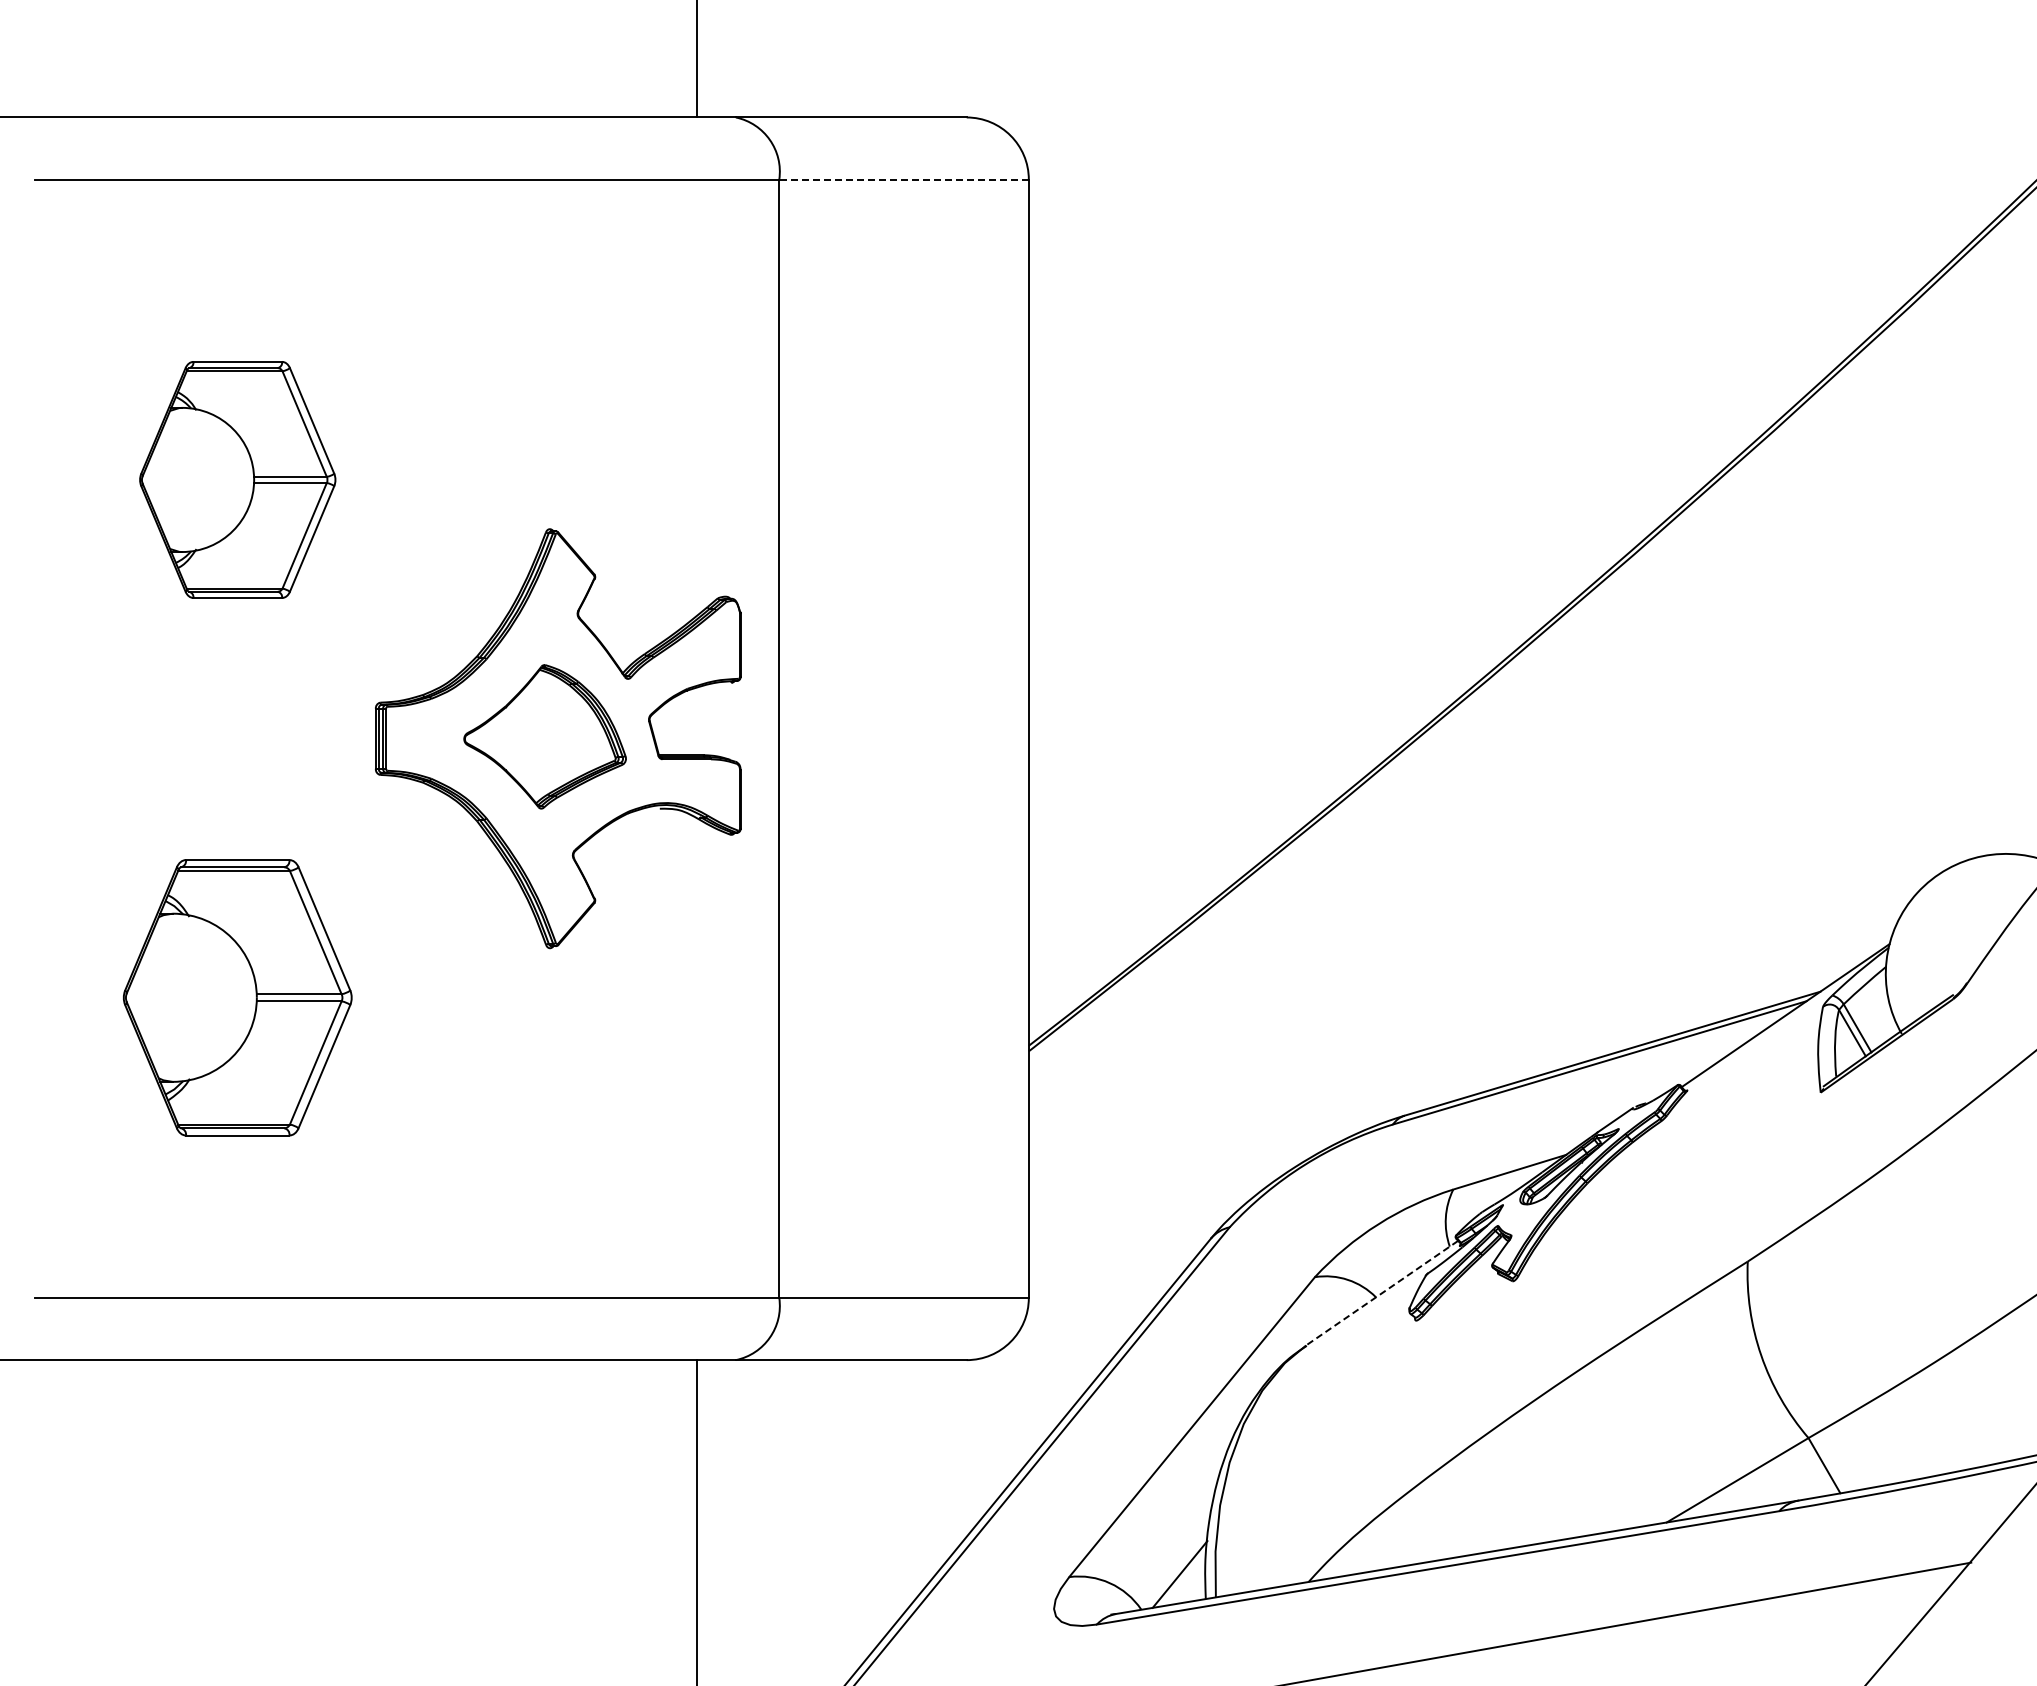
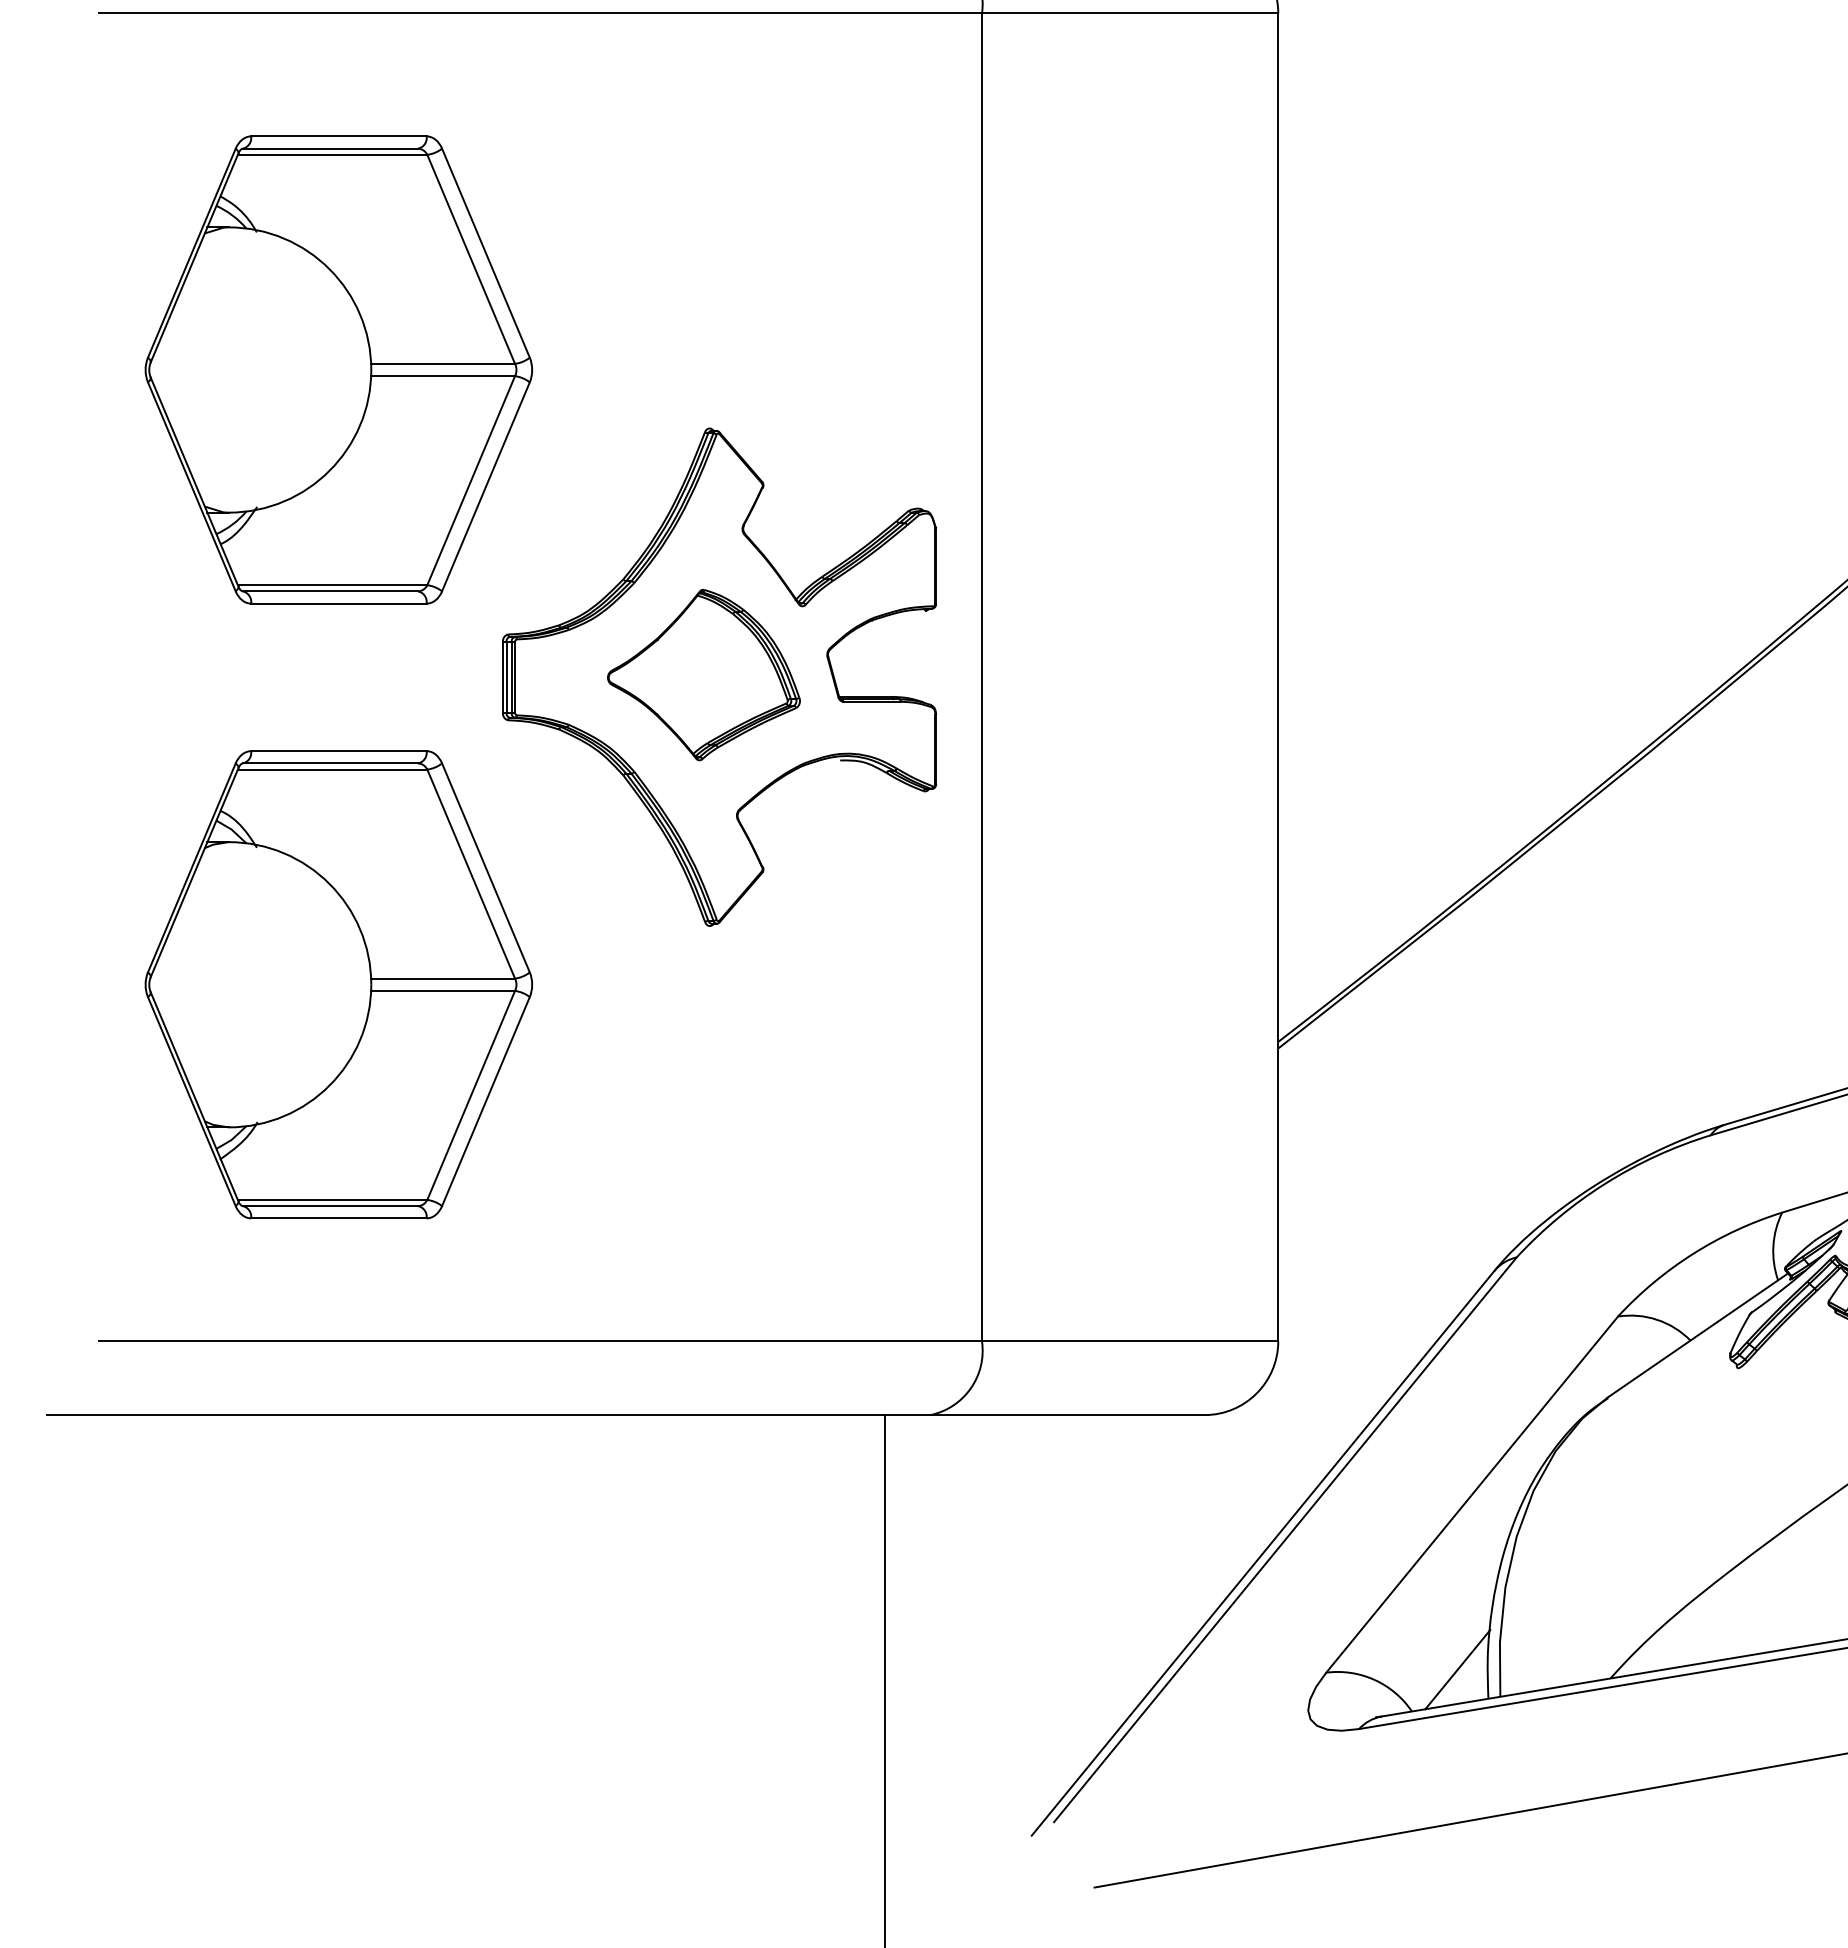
line: (904, 179) -> (1130, 13), dashed -> solid
part: (237, 479) -> (338, 369), size x1.67
part: (237, 997) -> (338, 984), size x1.43
line: (1381, 1293) -> (1696, 1335), dashed -> solid

